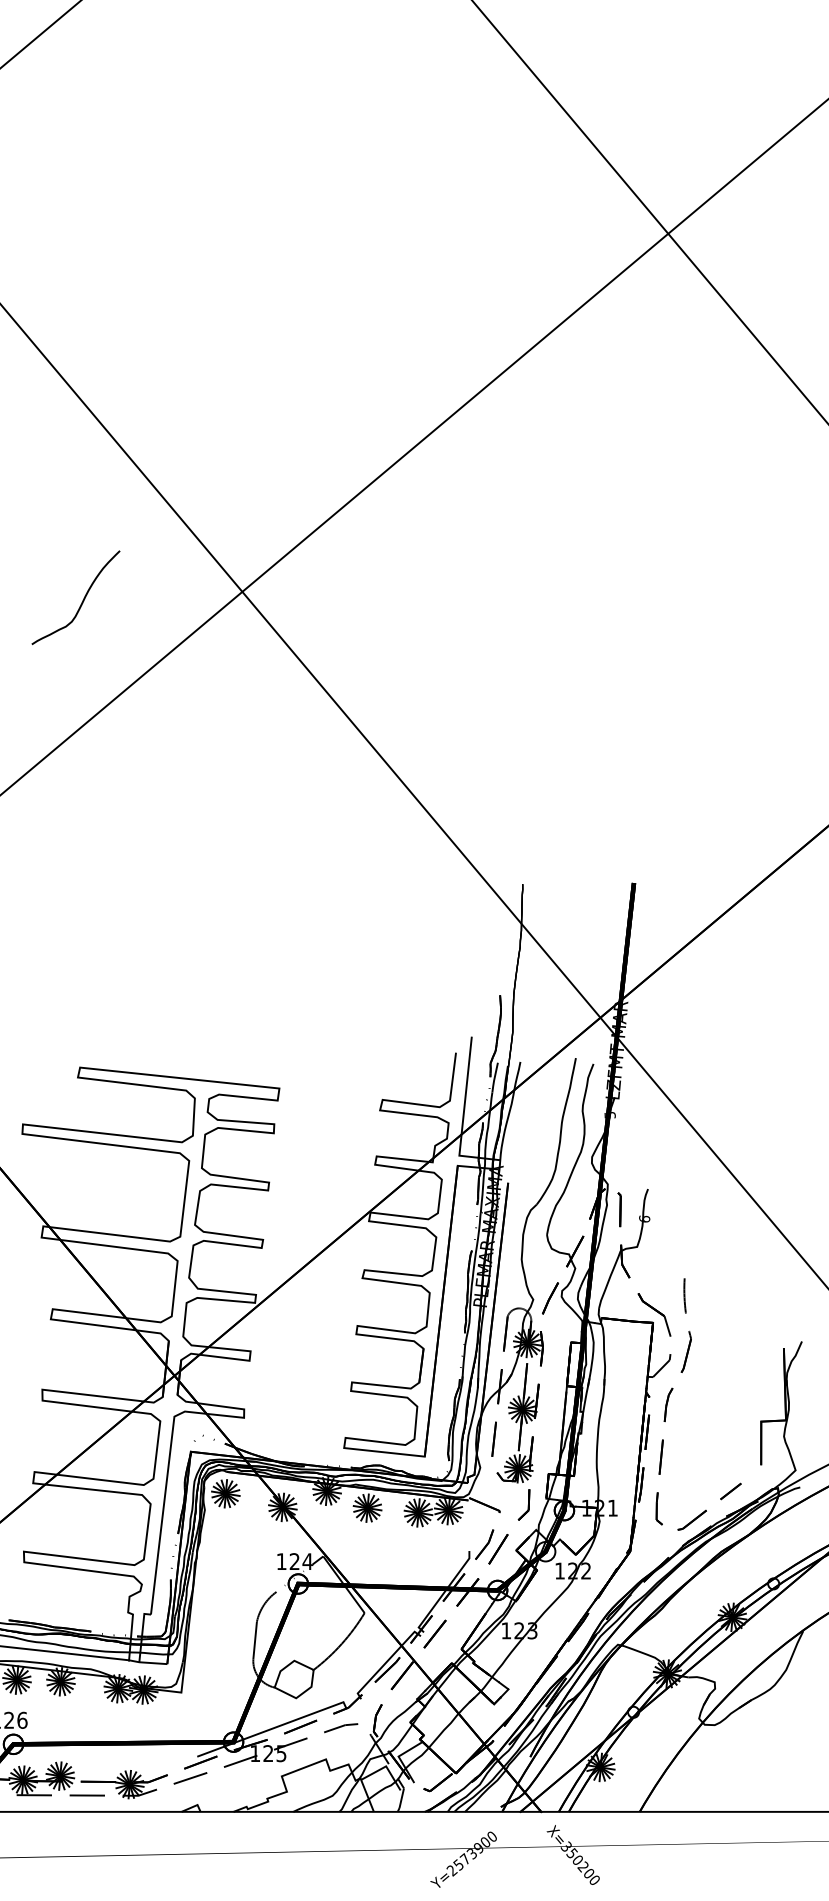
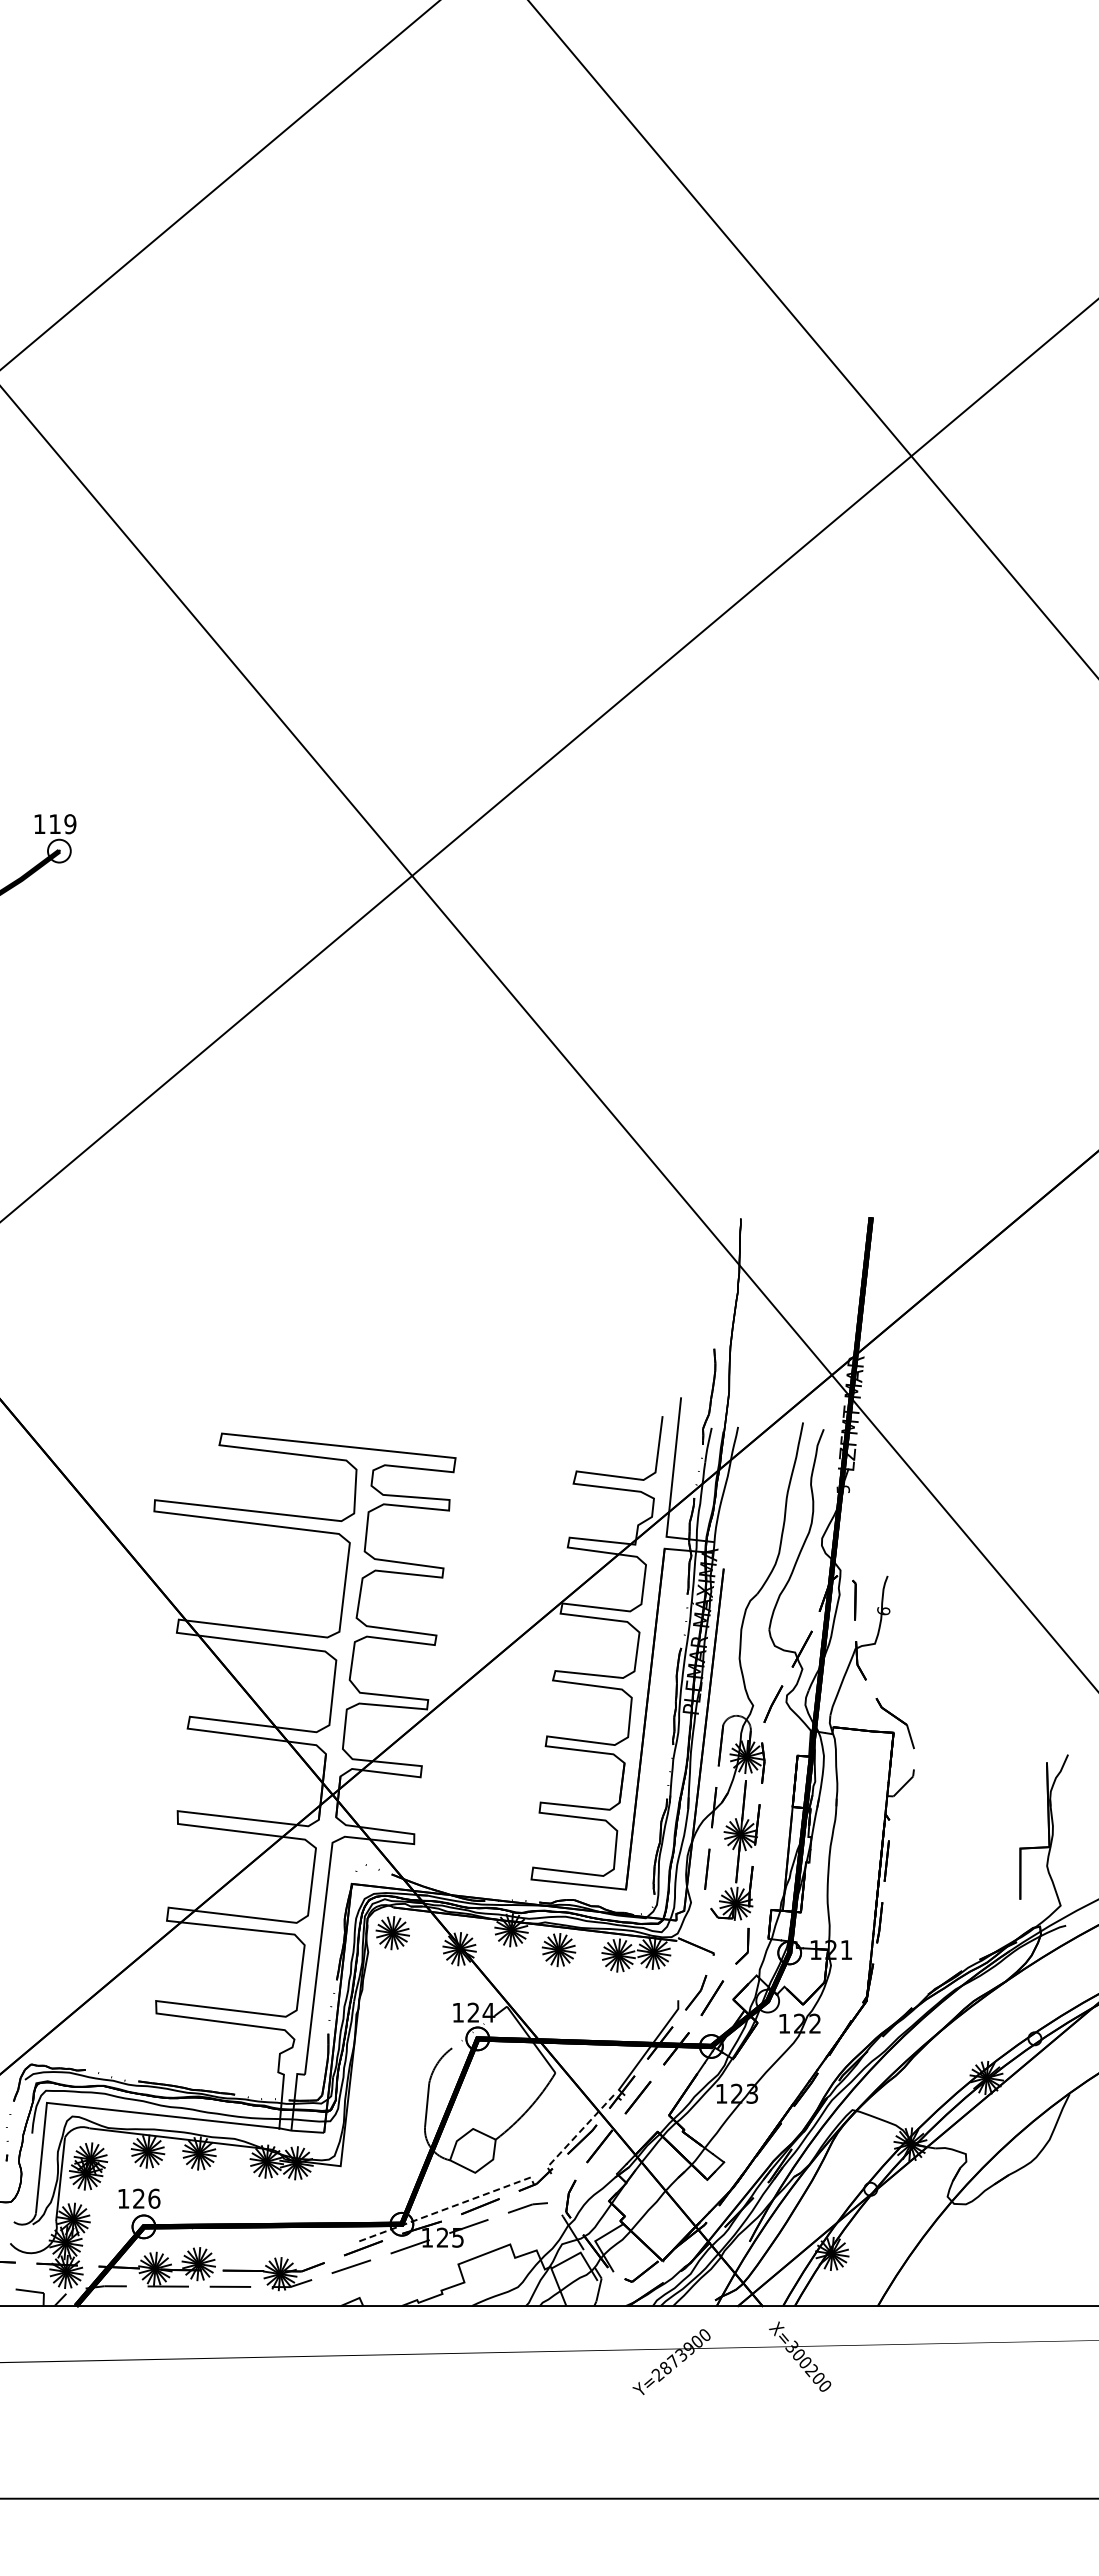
curve: (82, 600) -> (224, 886), removed
part: (673, 1389) -> (917, 1810), removed
line: (386, 1661) -> (581, 2129), solid -> dashed
line: (275, 1727) -> (450, 2207), solid -> dashed
text: (571, 1852) -> (798, 2353), X=350200 -> X=300200
text: (458, 1865) -> (665, 2368), Y=2573900 -> Y=2873900

